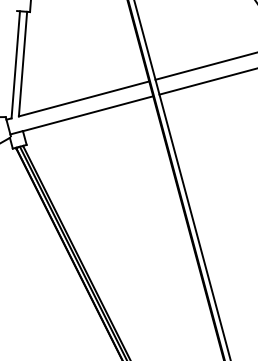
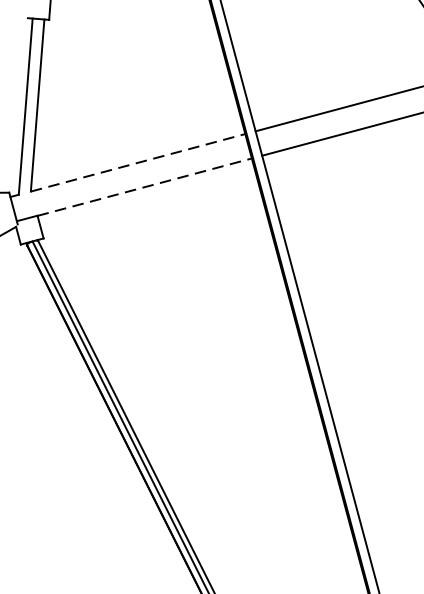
line: (84, 98) -> (138, 162), solid -> dashed
line: (88, 113) -> (145, 186), solid -> dashed

